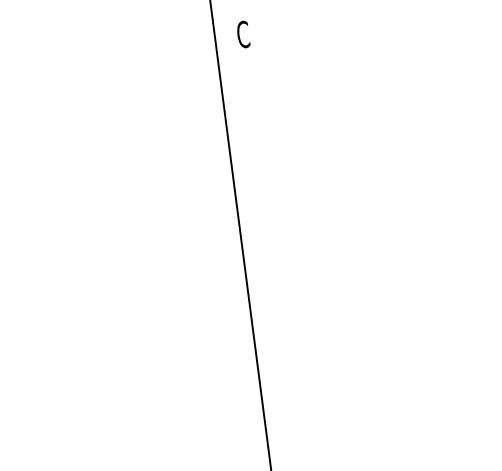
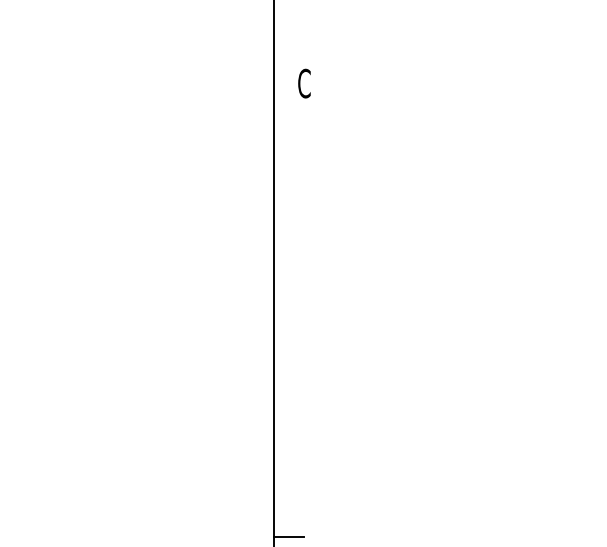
line: (283, 455) -> (288, 537), added

